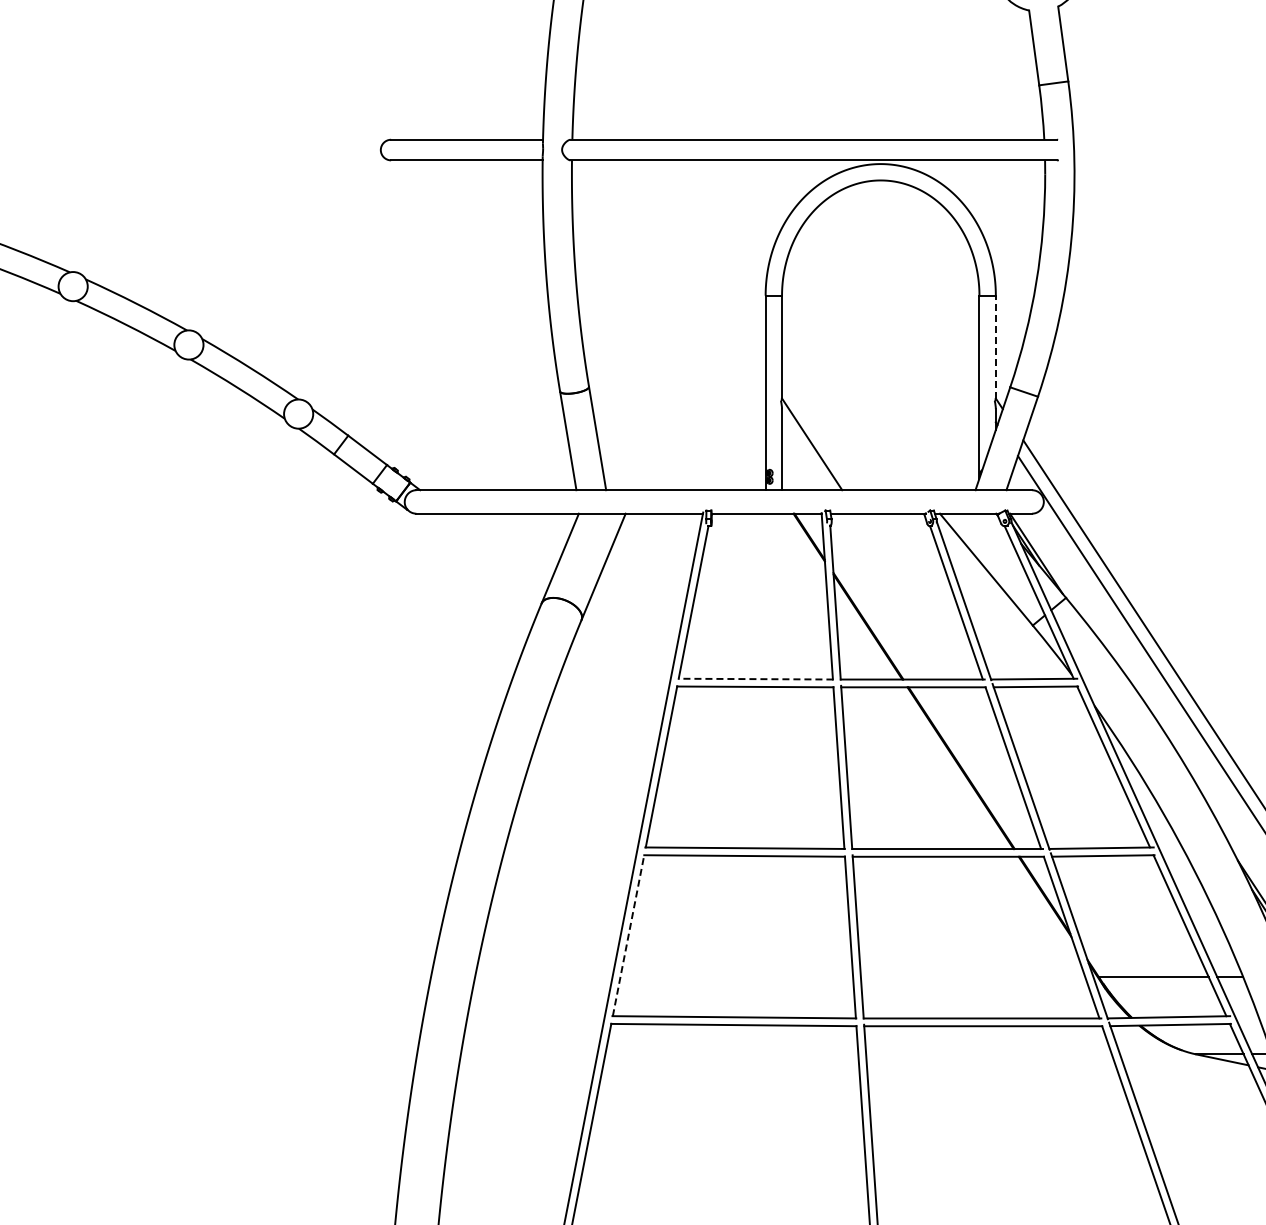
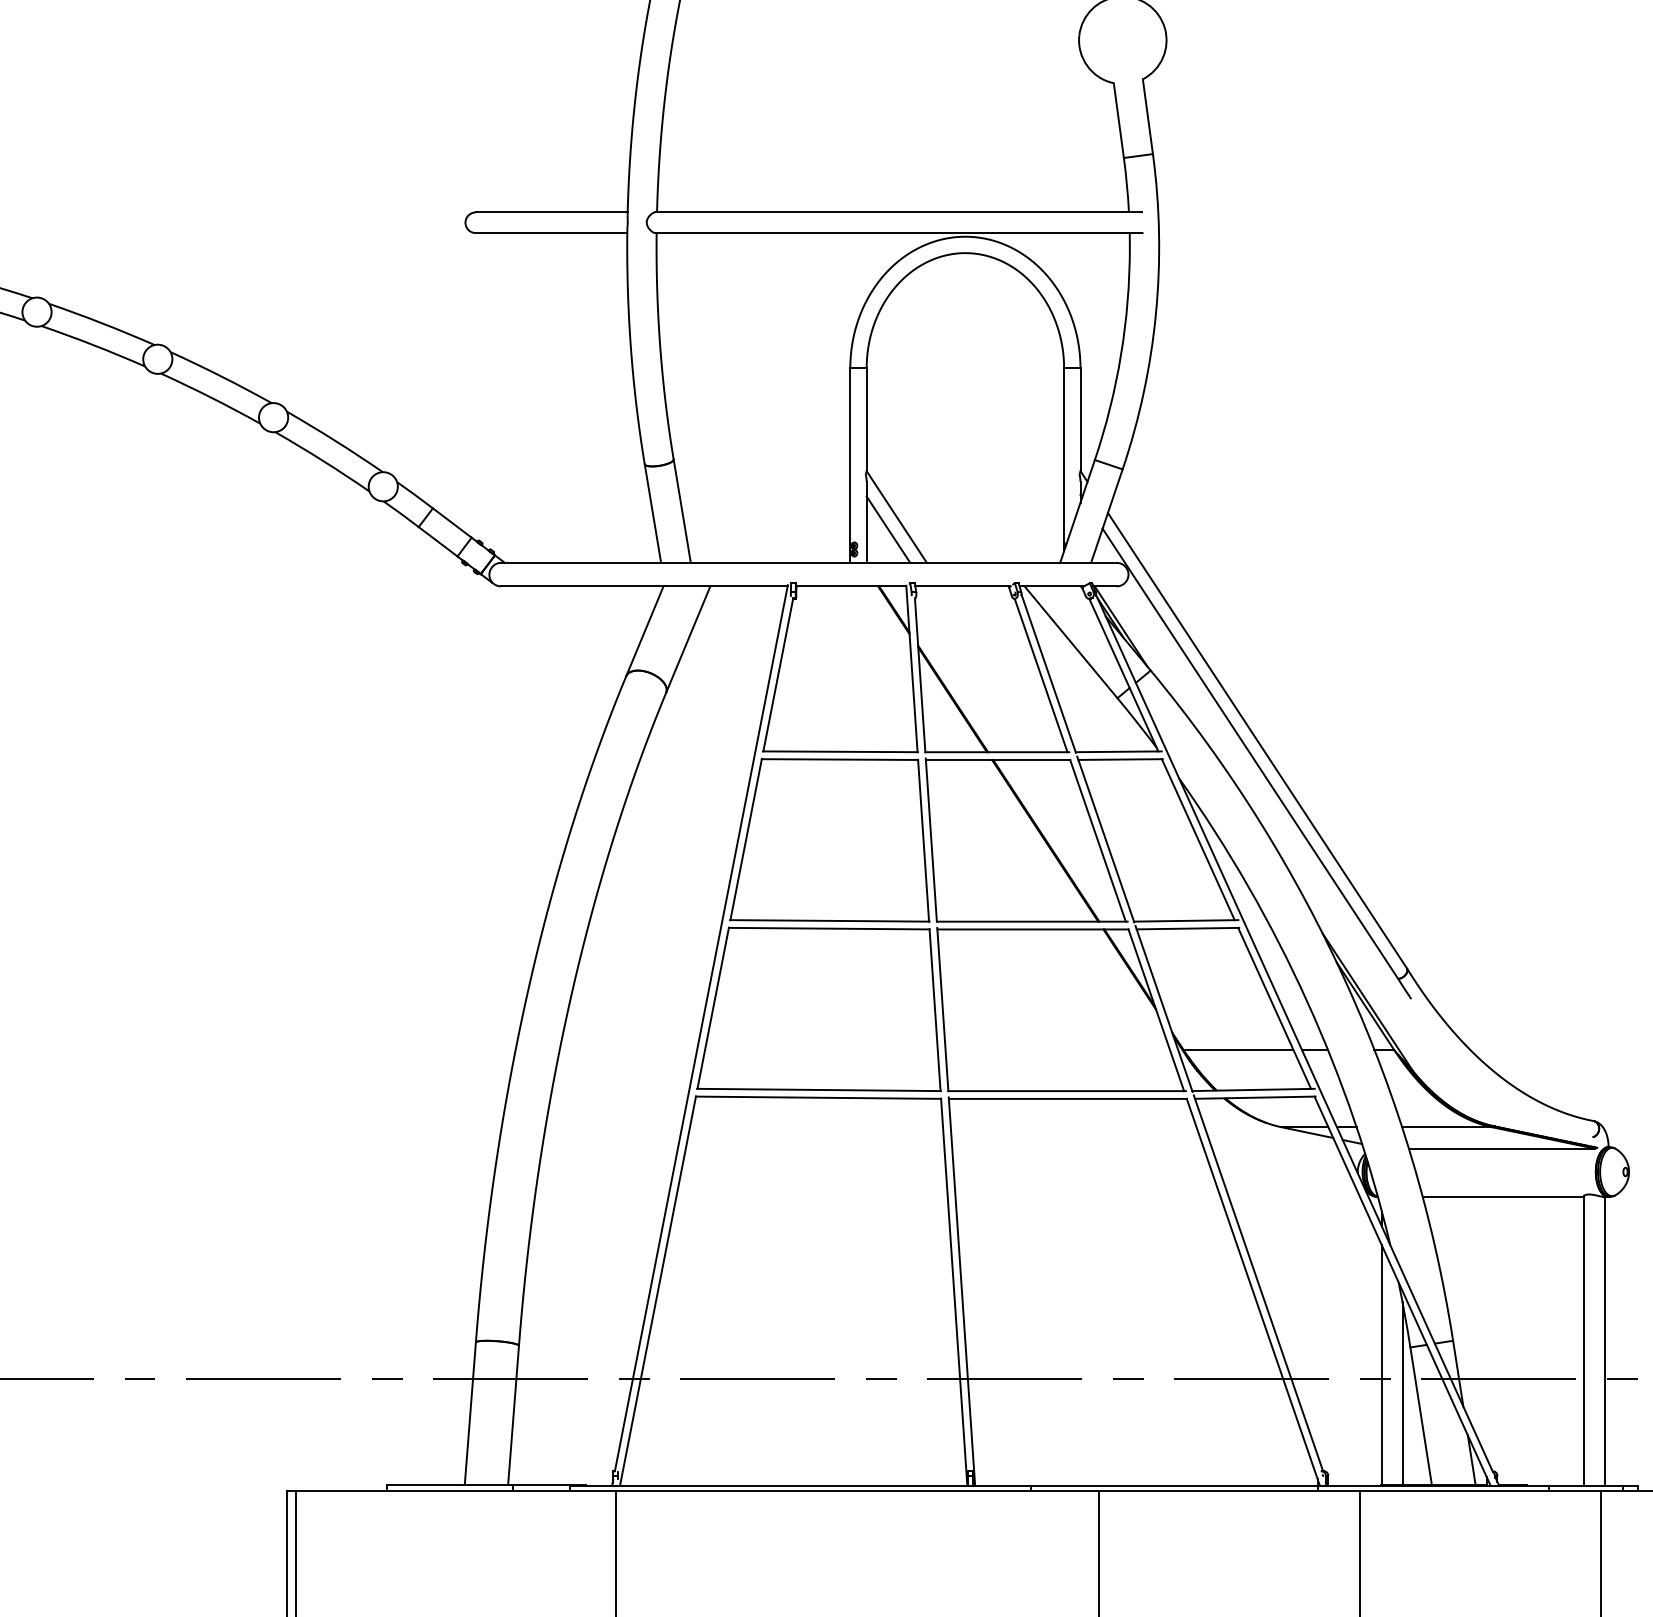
line: (995, 346) -> (1080, 419), dashed -> solid
line: (803, 456) -> (888, 529), added
line: (755, 678) -> (840, 751), dashed -> solid
line: (628, 934) -> (713, 1007), dashed -> solid

